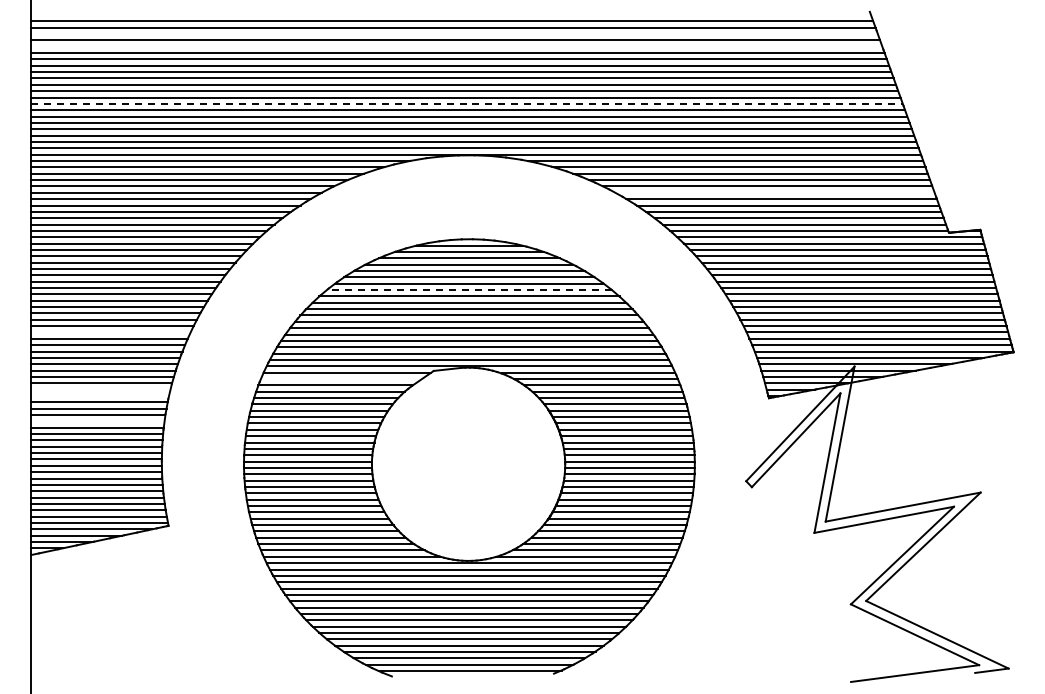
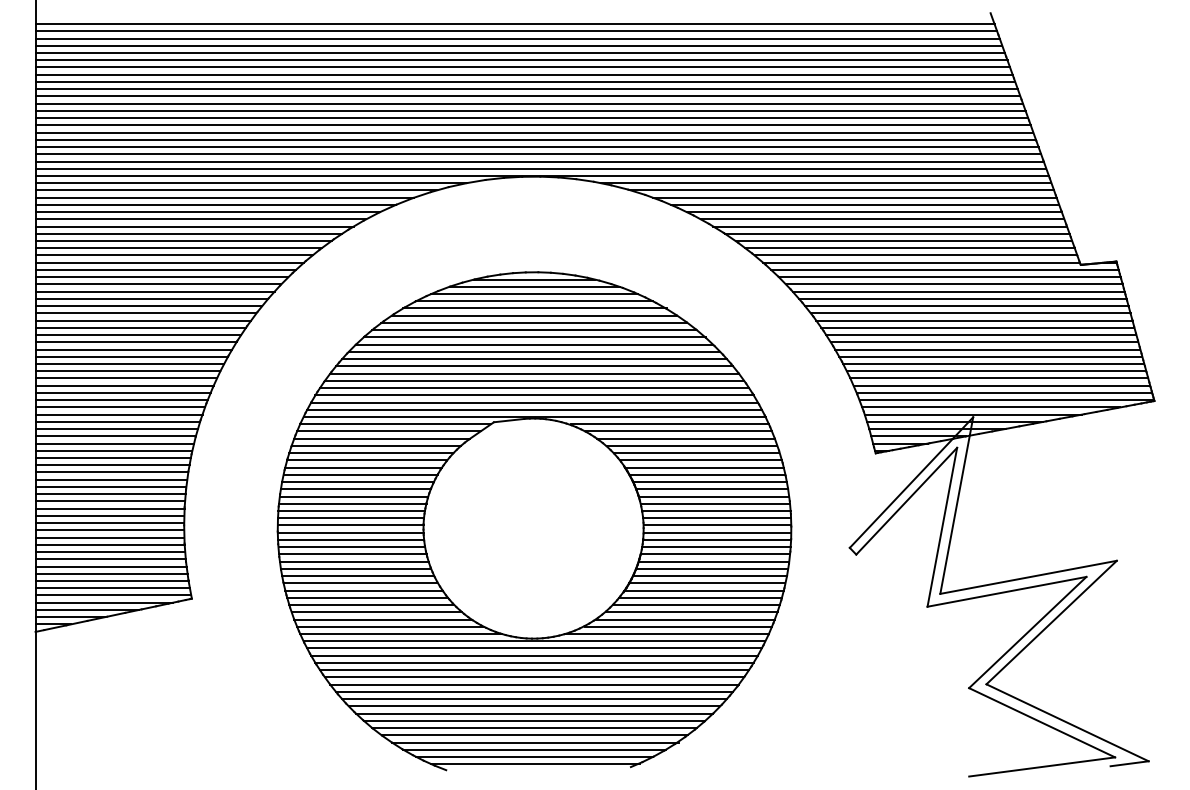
line: (454, 34) -> (517, 39), added
line: (456, 46) -> (519, 52), added
line: (467, 103) -> (532, 117), dashed -> solid
line: (774, 192) -> (882, 219), added
line: (468, 290) -> (533, 330), dashed -> solid
line: (110, 332) -> (125, 378), added
line: (341, 379) -> (388, 432), added
line: (100, 389) -> (114, 443), added
line: (100, 395) -> (114, 450), added
line: (97, 421) -> (110, 479), added

